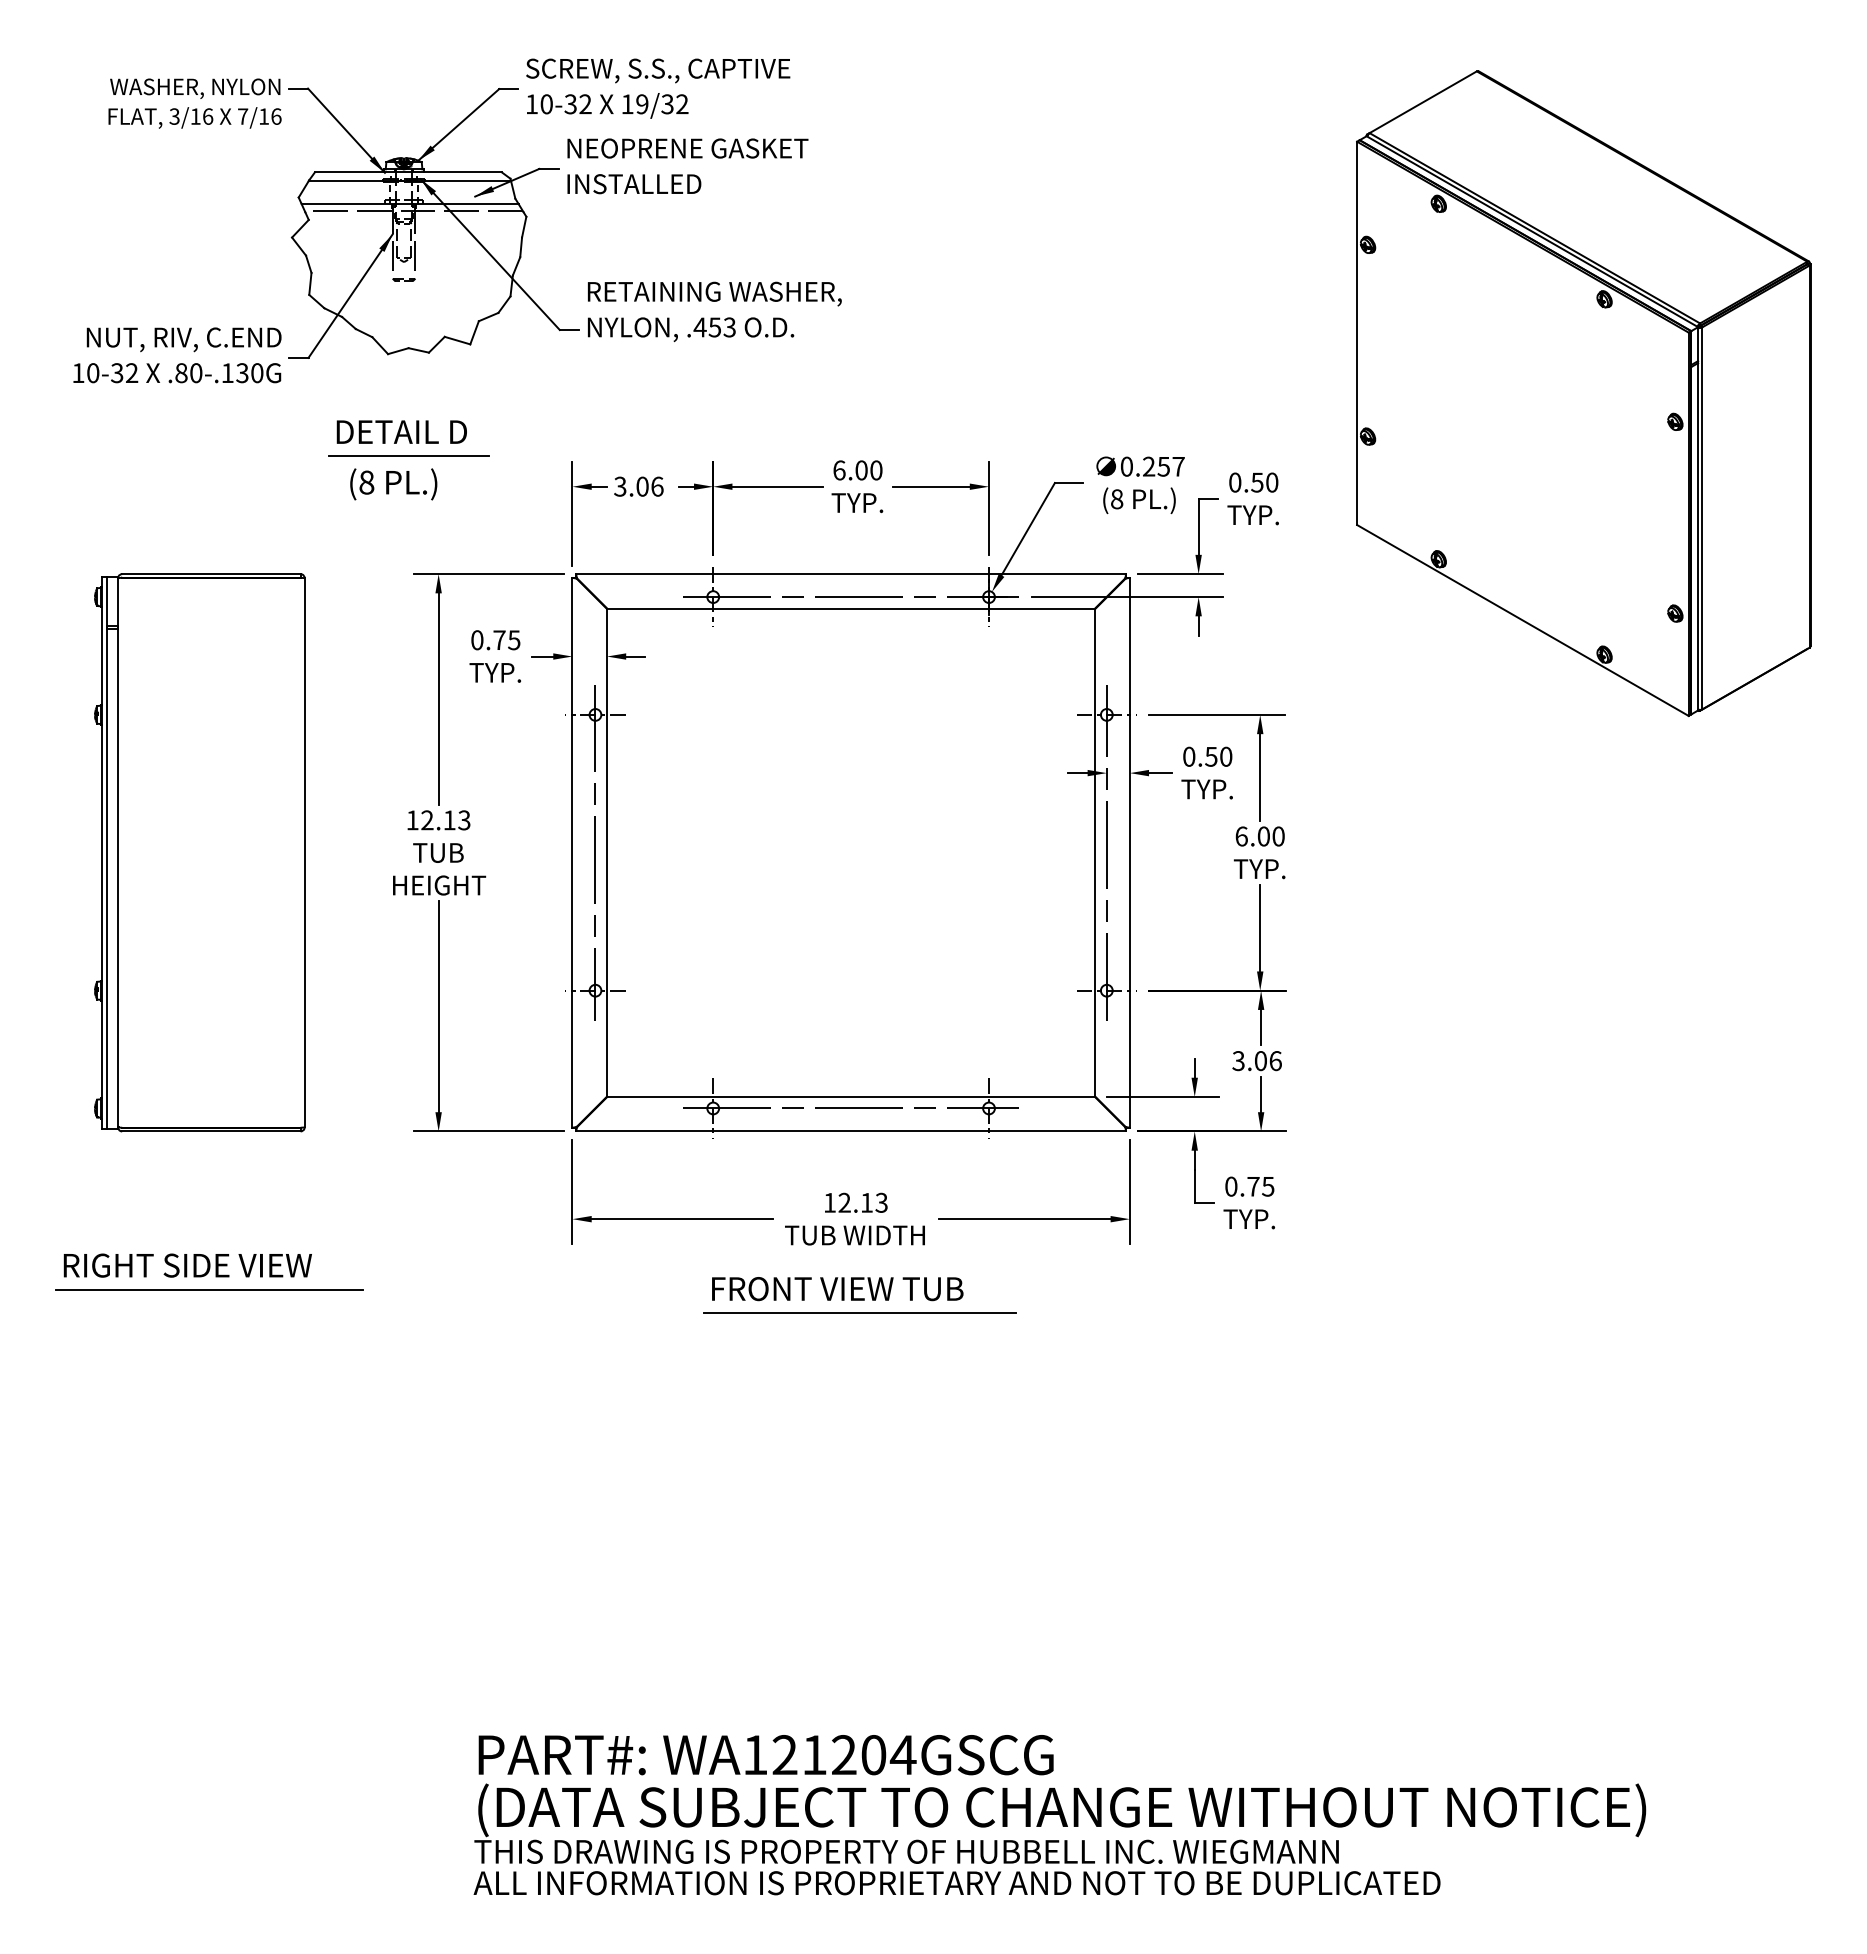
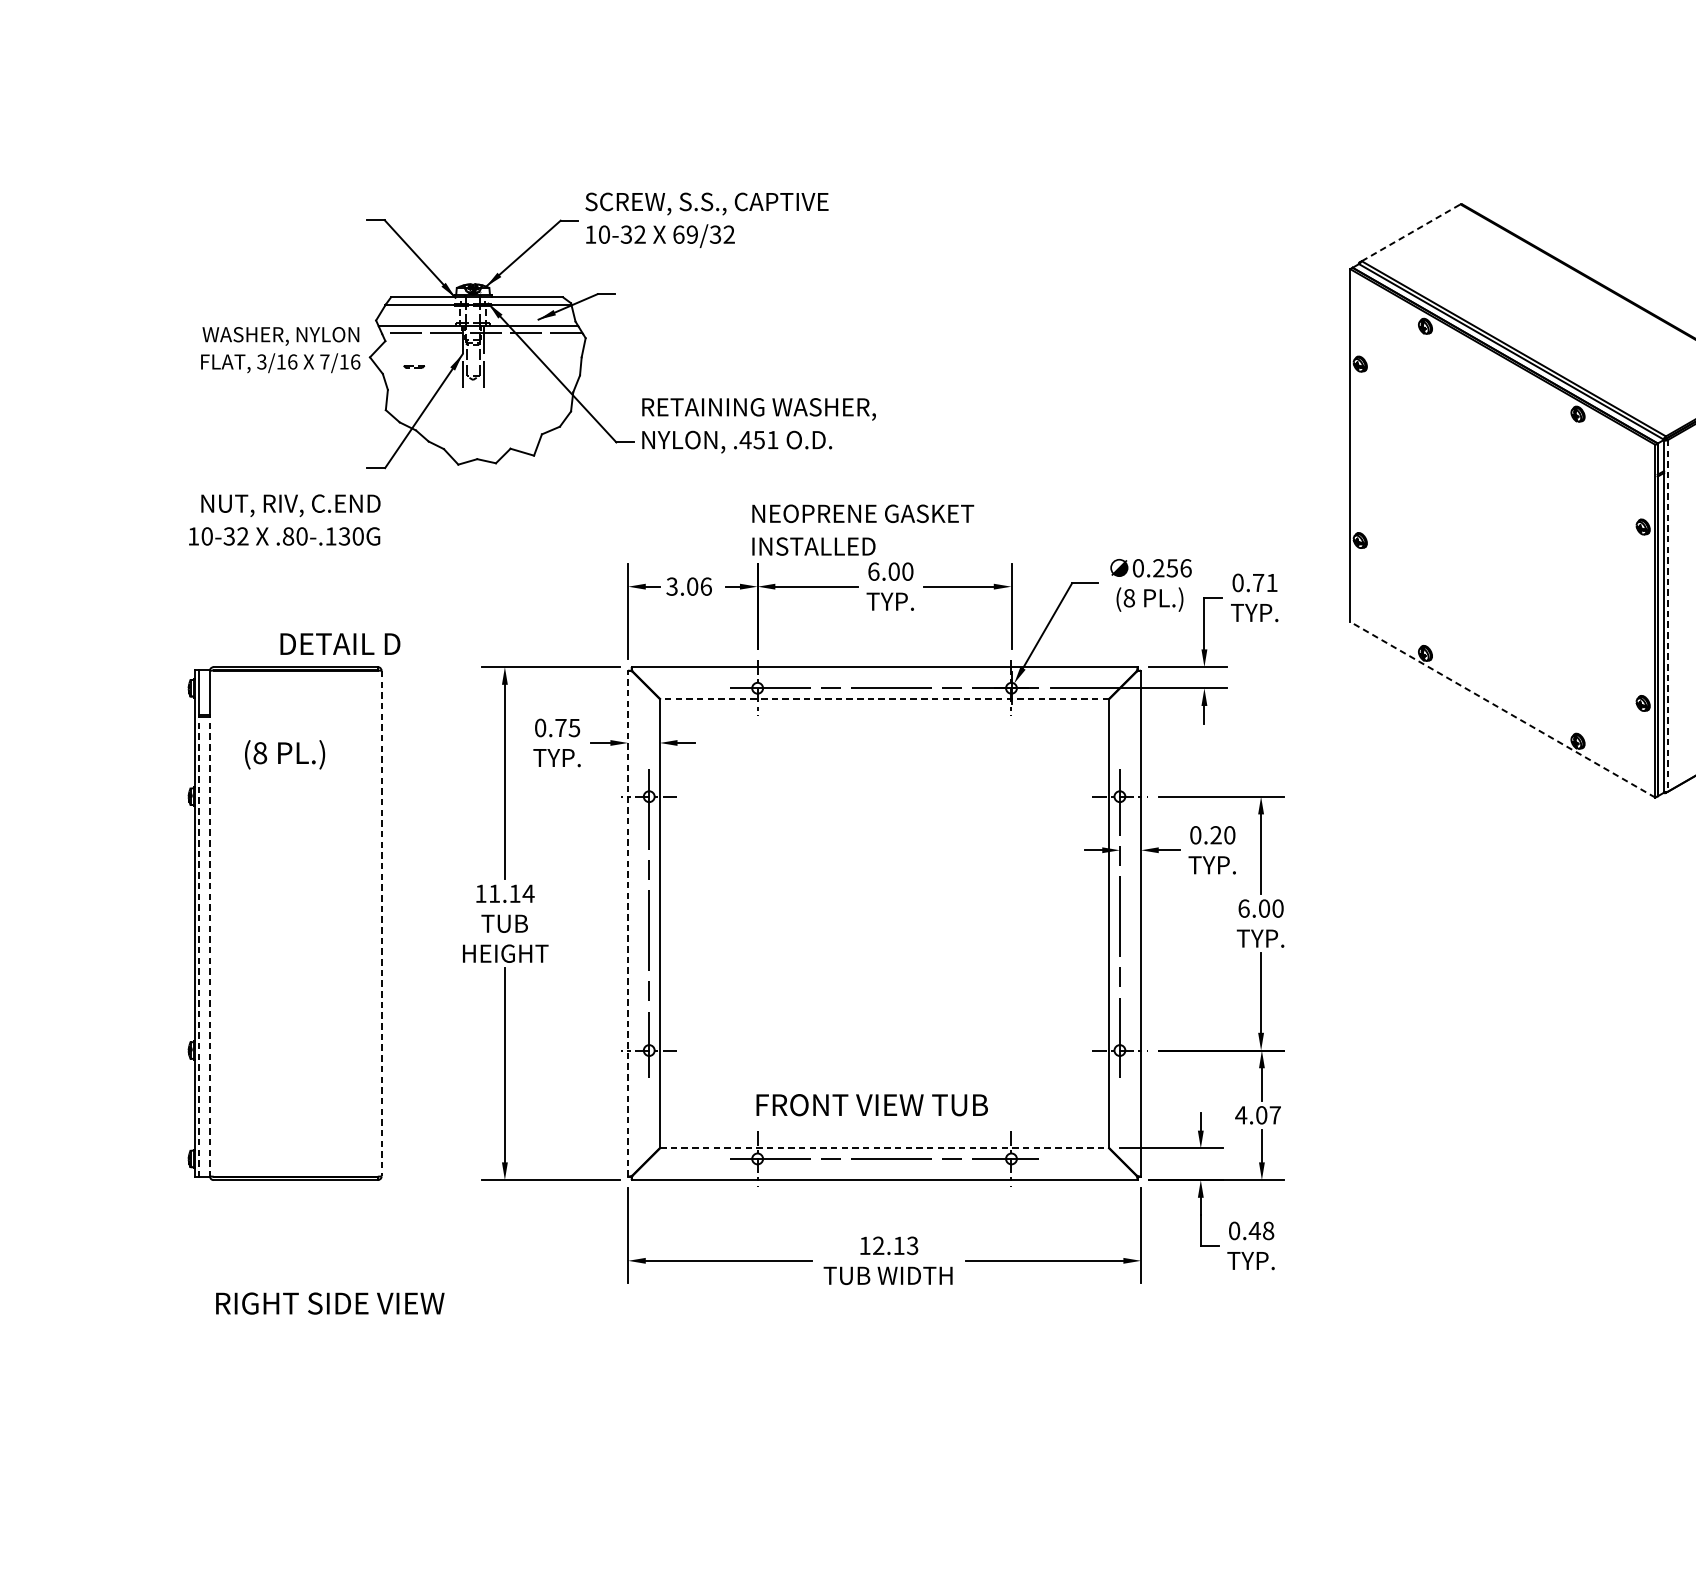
line: (1423, 102) -> (1411, 233), solid -> dashed
text: (194, 103) -> (280, 349), moved
text: (627, 104) -> (678, 234), 19/32 -> 69/32
text: (687, 166) -> (862, 530), moved
line: (403, 279) -> (413, 366), moved
text: (729, 327) -> (772, 440), .453 -> .451
text: (177, 355) -> (284, 520), moved
text: (401, 431) -> (340, 643), moved
line: (409, 456) -> (478, 558), removed
text: (1178, 466) -> (1185, 568), 0.257 -> 0.256
text: (1264, 482) -> (1265, 582), 0.50 -> 0.71
text: (393, 484) -> (284, 754), moved
line: (1702, 518) -> (1668, 615), solid -> dashed
line: (851, 608) -> (884, 698), solid -> dashed
line: (1522, 620) -> (1502, 709), solid -> dashed
text: (1211, 756) -> (1216, 834), 0.50 -> 0.20
text: (446, 820) -> (512, 893), 12.13 -> 11.14
line: (304, 852) -> (381, 923), solid -> dashed
line: (572, 852) -> (628, 923), solid -> dashed
line: (106, 876) -> (199, 945), solid -> dashed
line: (118, 876) -> (210, 945), solid -> dashed
text: (1256, 1061) -> (1257, 1115), 3.06 -> 4.07
line: (851, 1096) -> (884, 1147), solid -> dashed
text: (1260, 1186) -> (1261, 1230), 0.75 -> 0.48
text: (187, 1265) -> (329, 1303), moved
line: (209, 1289) -> (294, 1325), removed
text: (837, 1289) -> (872, 1105), moved
line: (859, 1313) -> (892, 1347), removed

